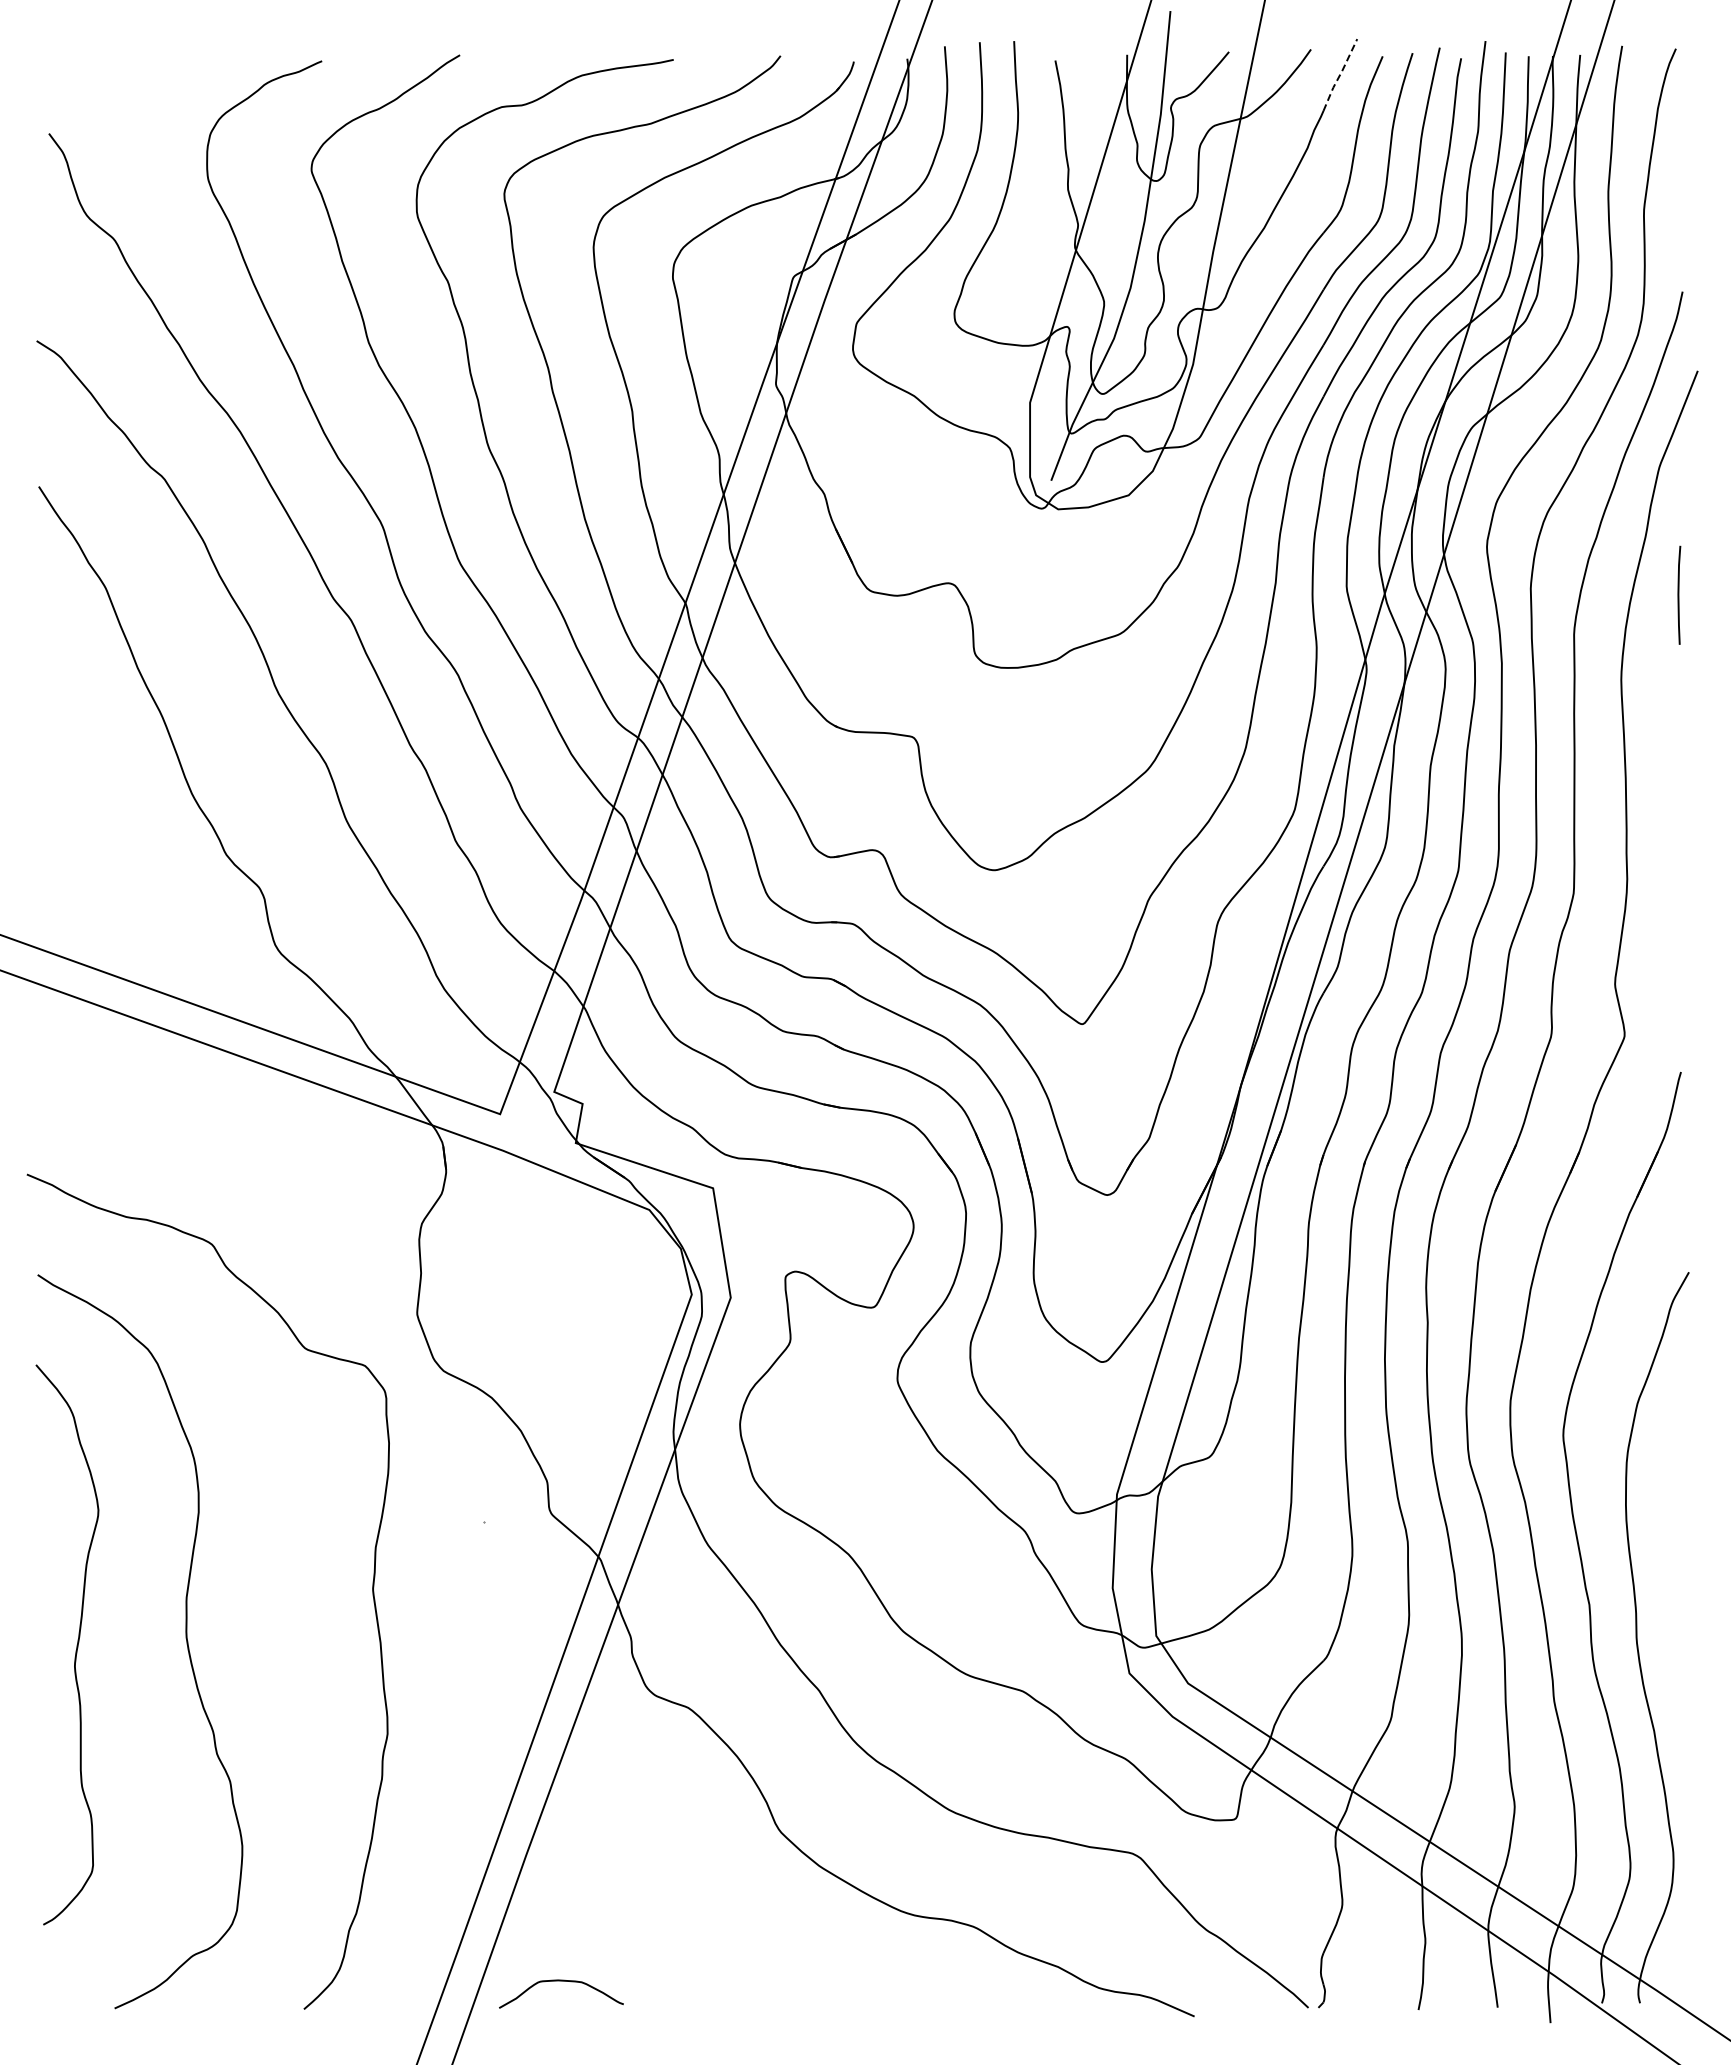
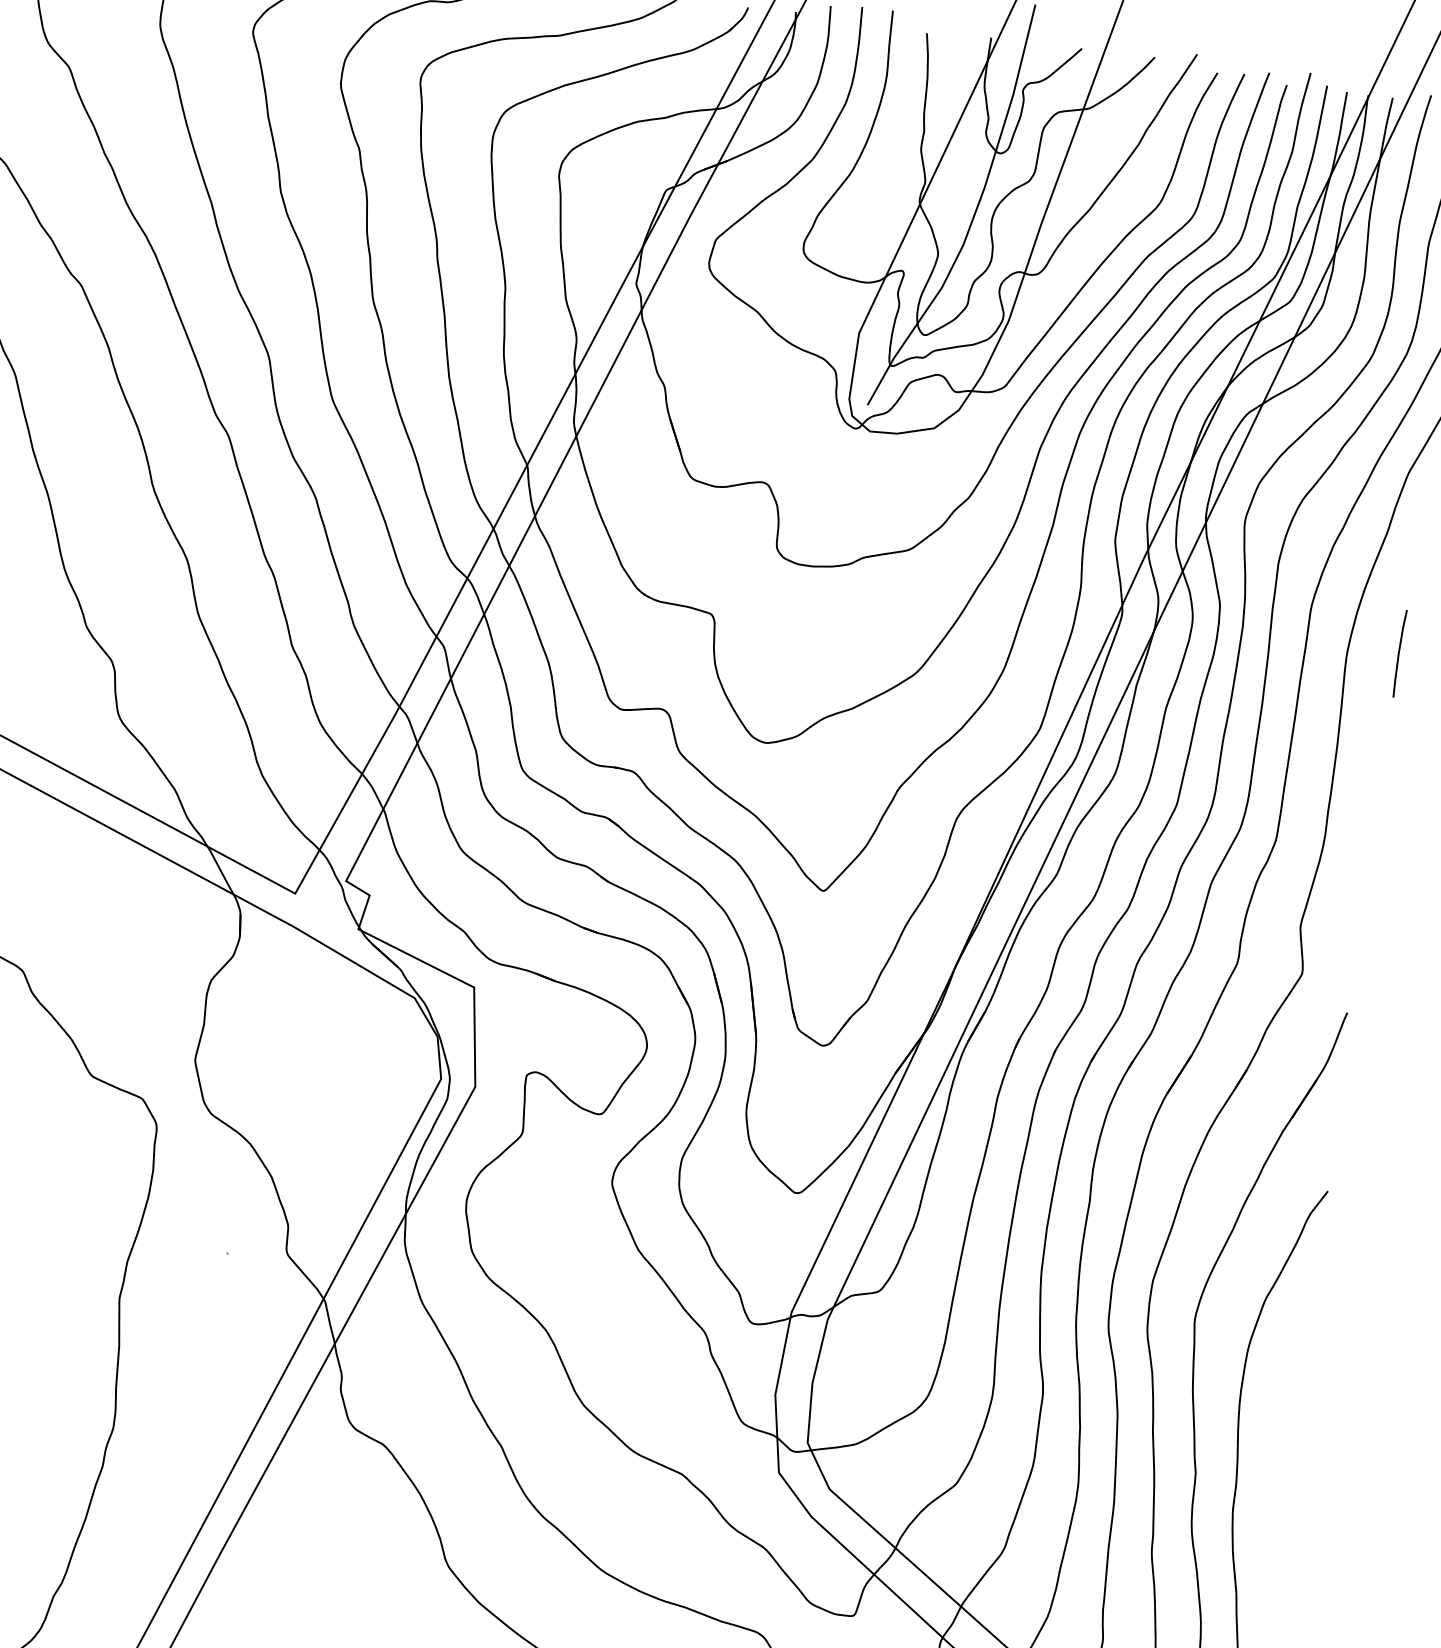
line: (1340, 74) -> (1177, 83), dashed -> solid
line: (1679, 594) -> (1399, 653), moved

